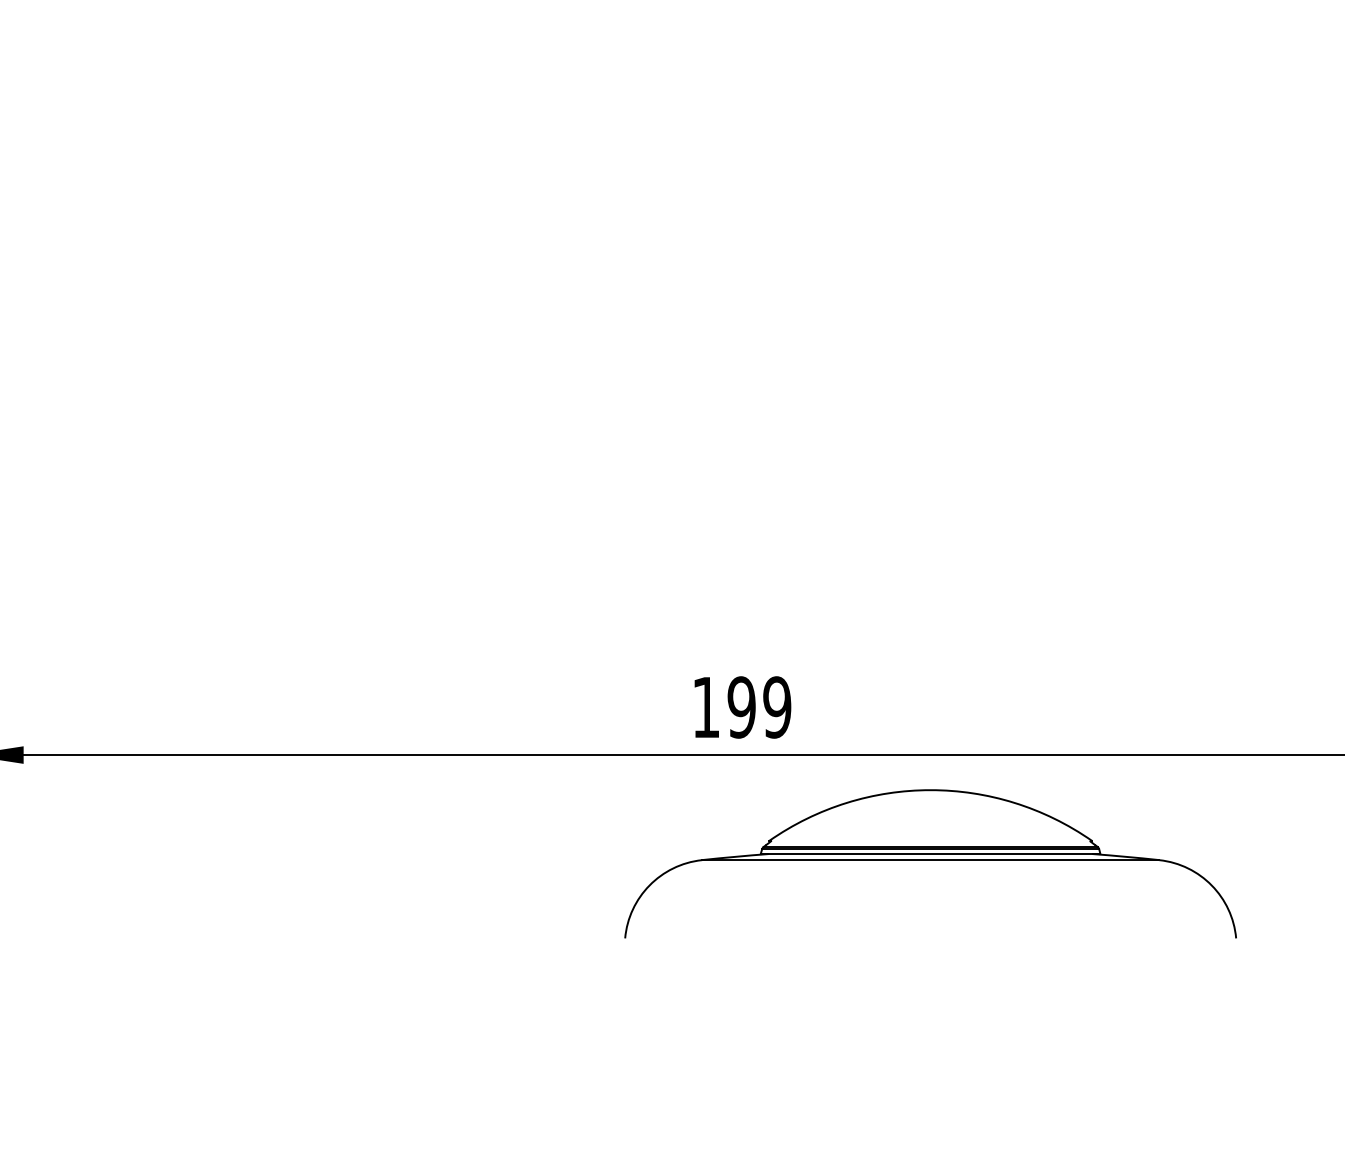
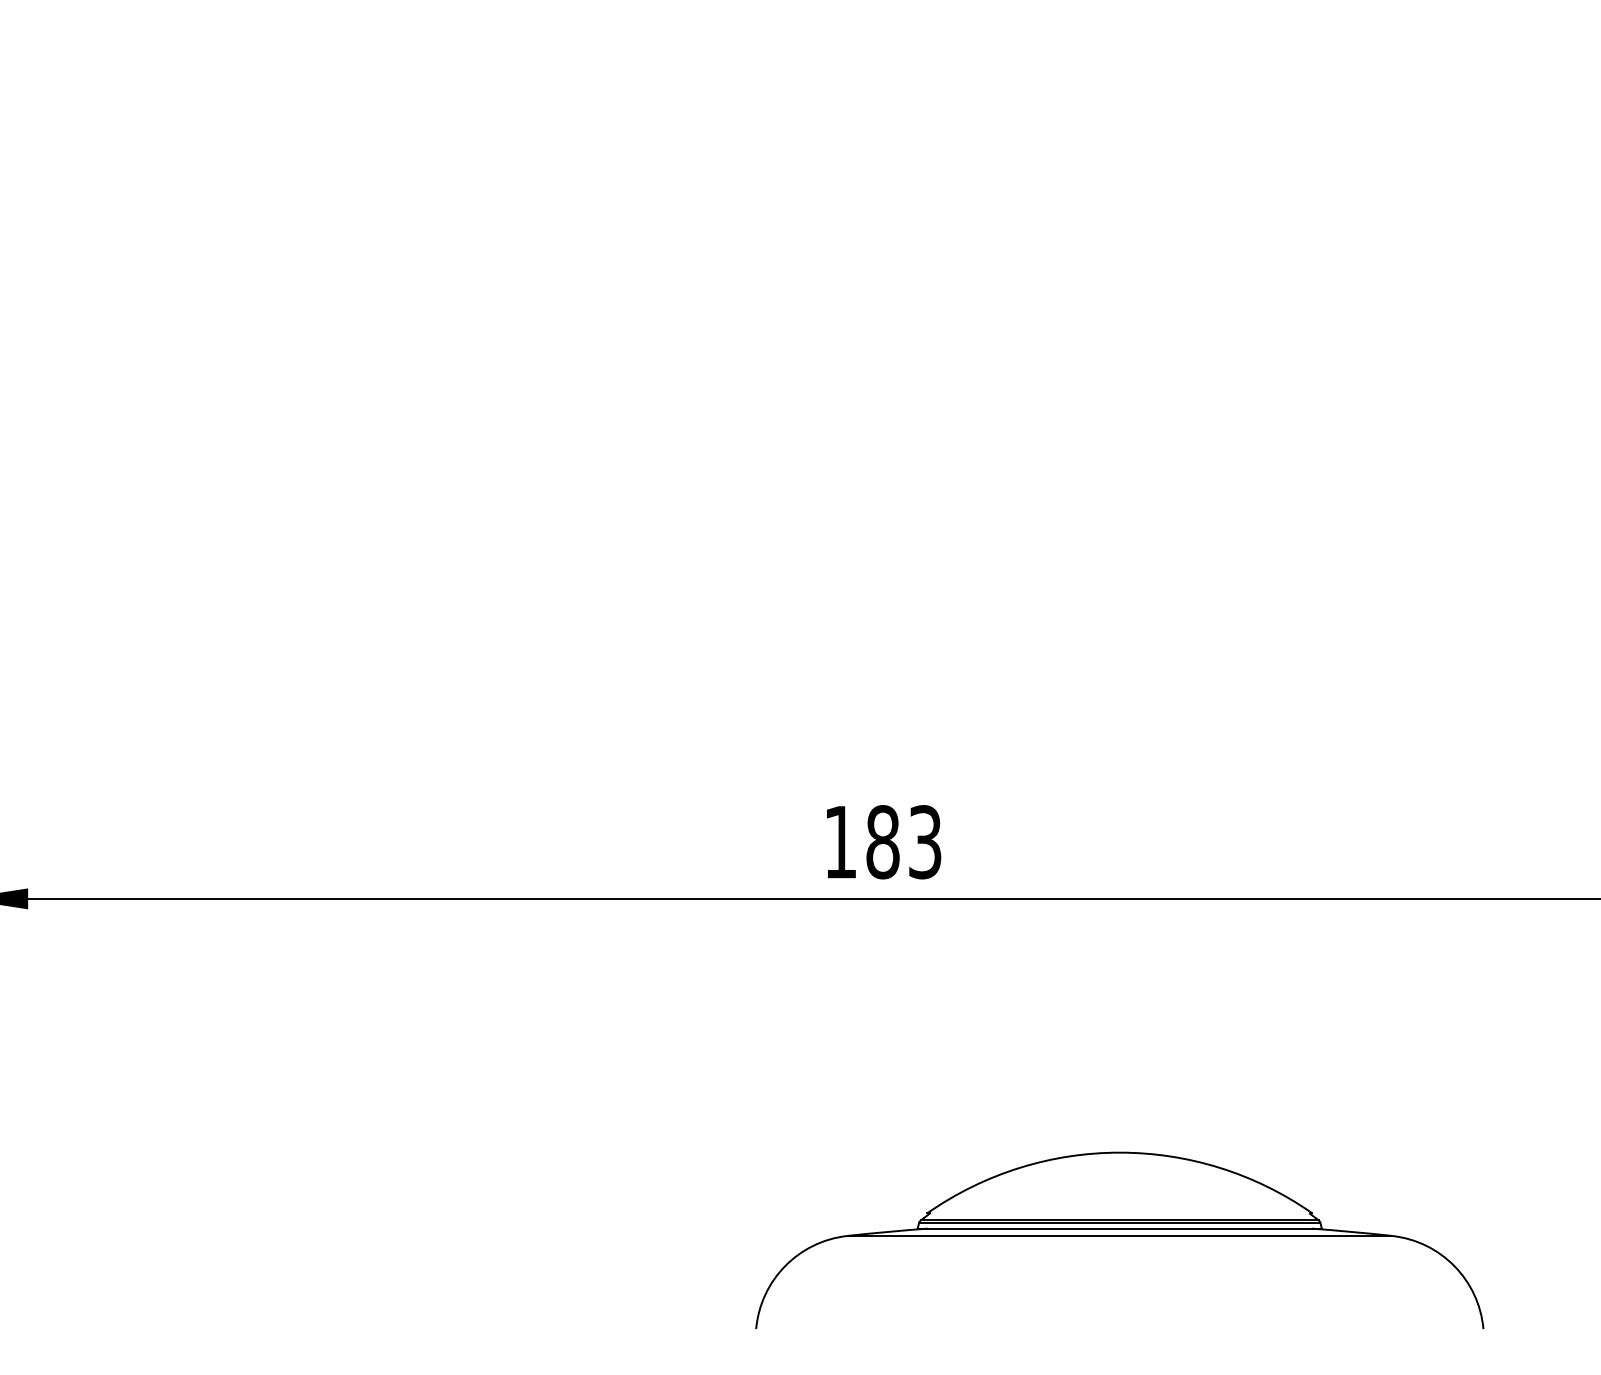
text: (759, 707) -> (903, 842), 199 -> 183
part: (930, 863) -> (1119, 1240), moved

